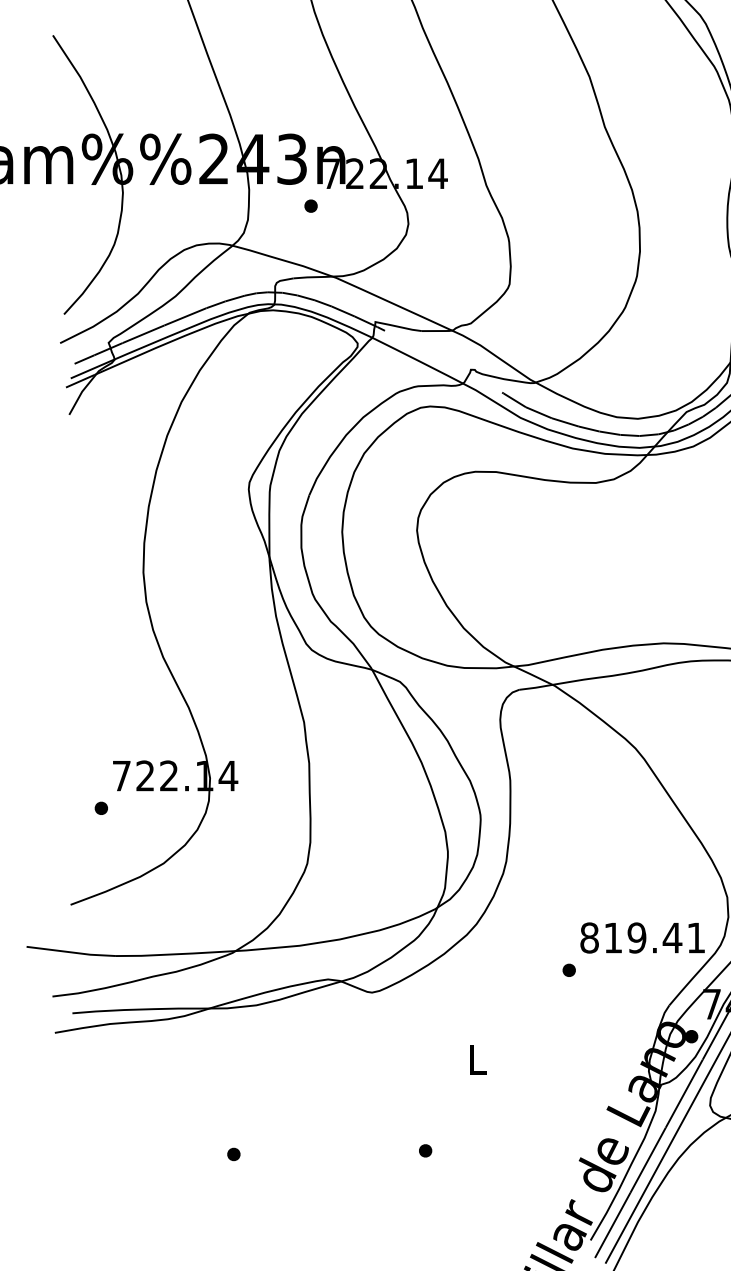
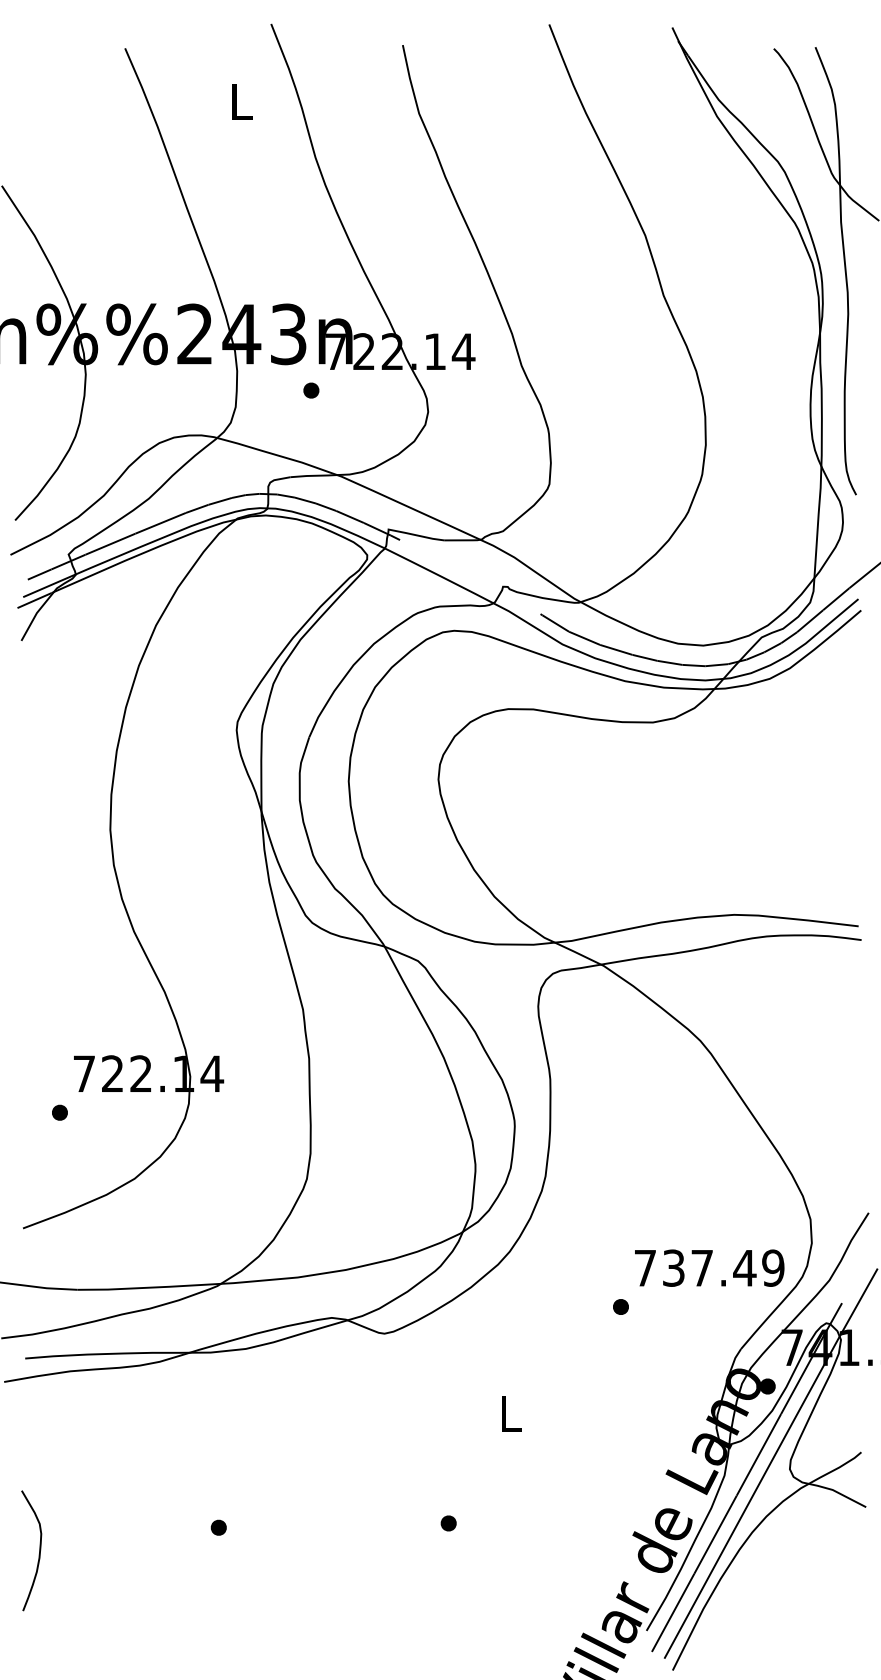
text: (643, 937) -> (709, 1267), 819.41 -> 737.49
curve: (84, 1173) -> (39, 1550), added

